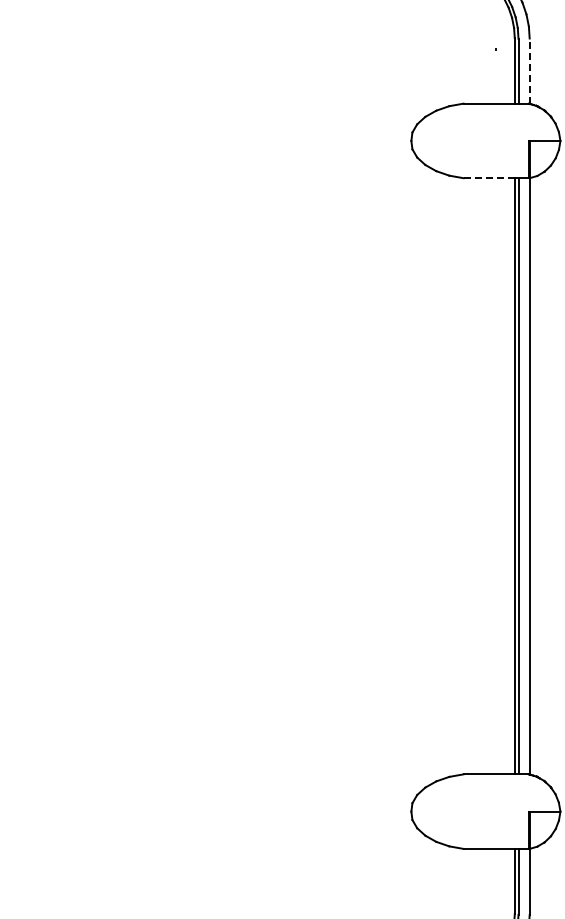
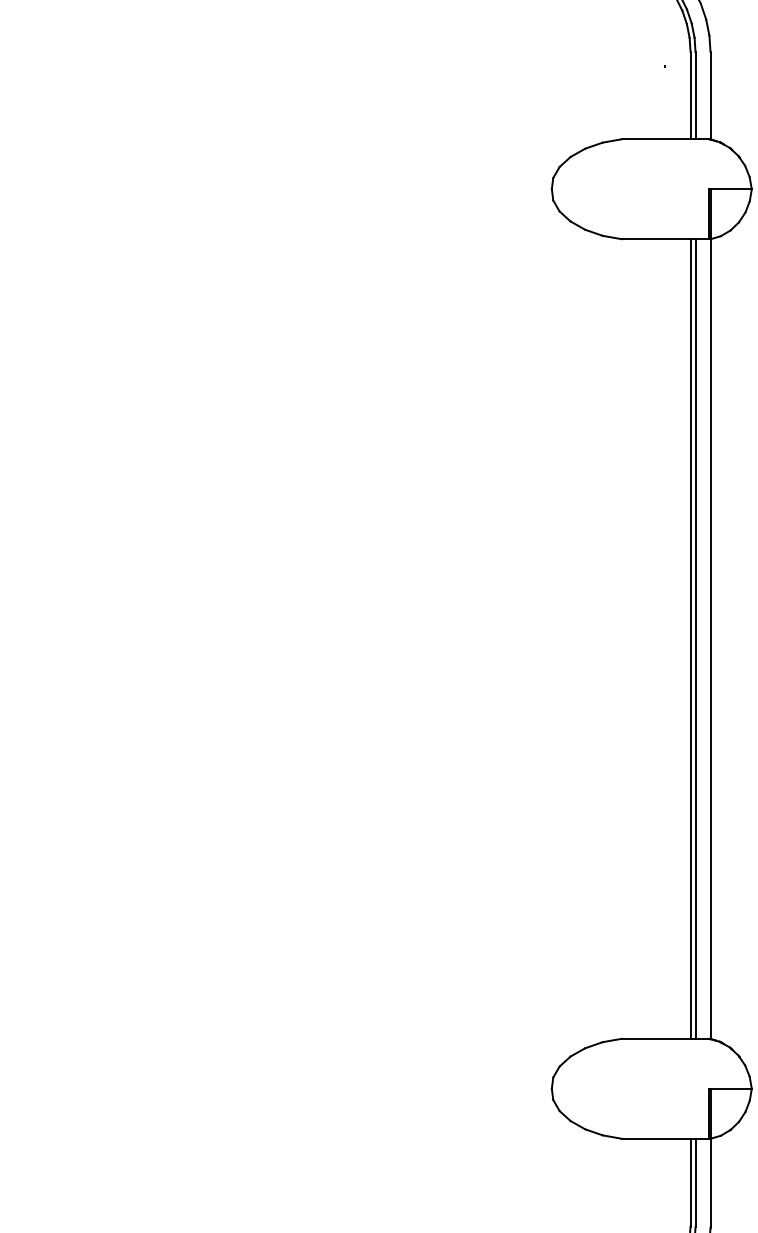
line: (529, 71) -> (710, 96), dashed -> solid
line: (489, 178) -> (656, 239), dashed -> solid

